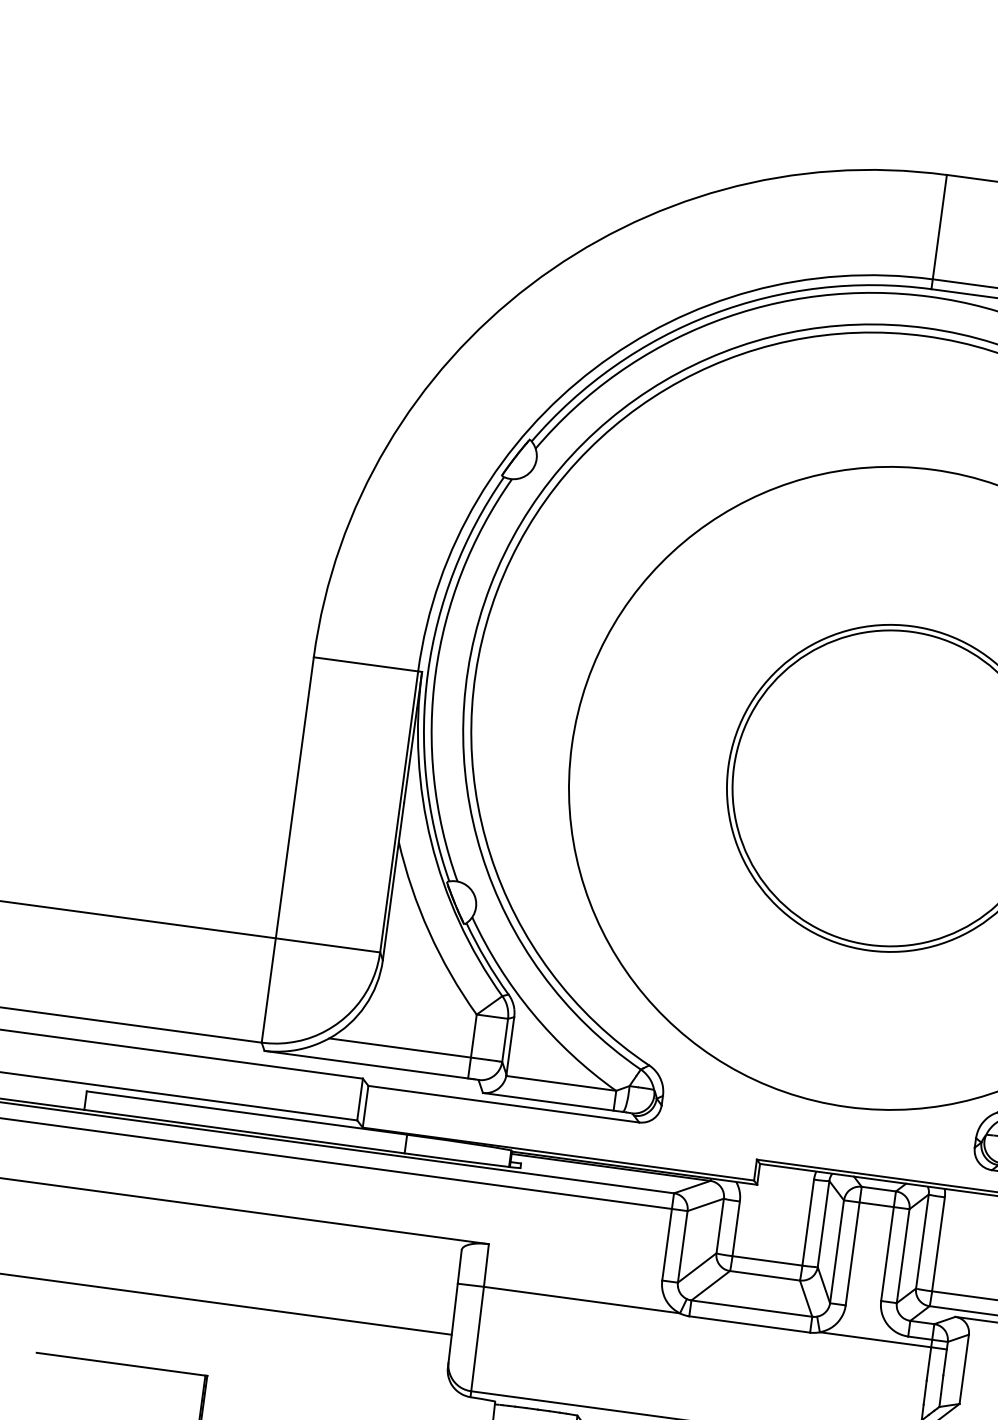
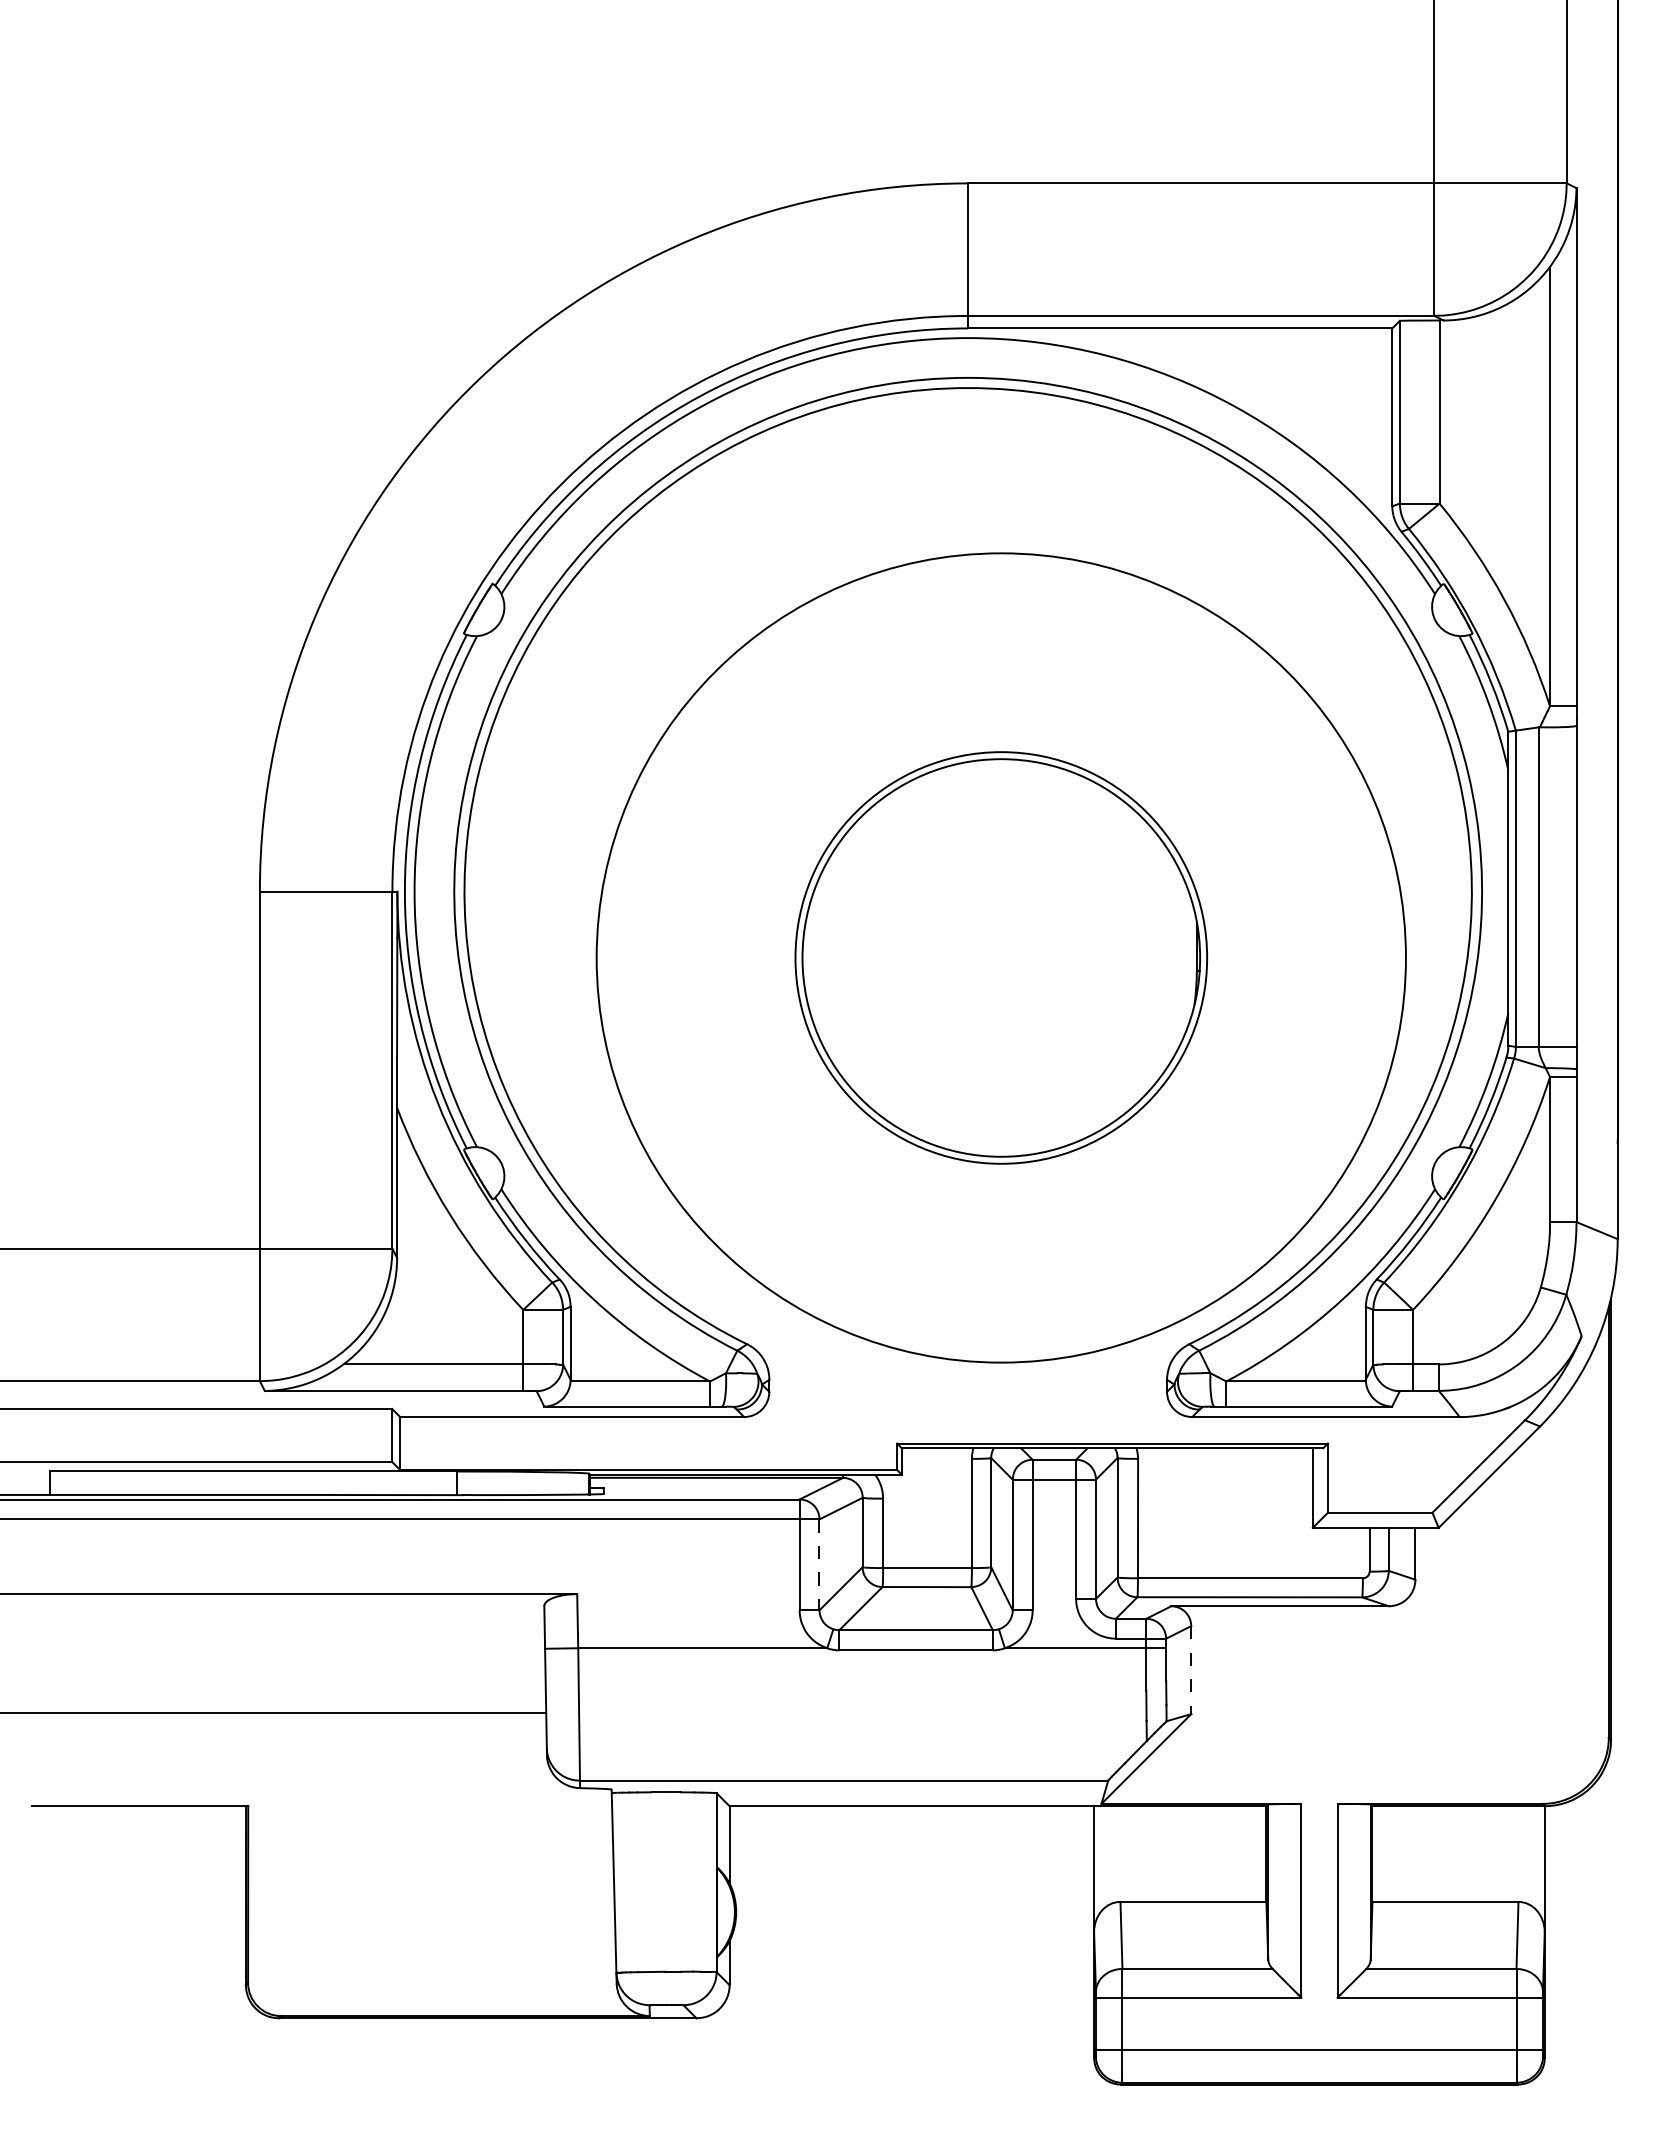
line: (682, 1247) -> (819, 1565), solid -> dashed
line: (964, 1369) -> (1191, 1670), solid -> dashed

